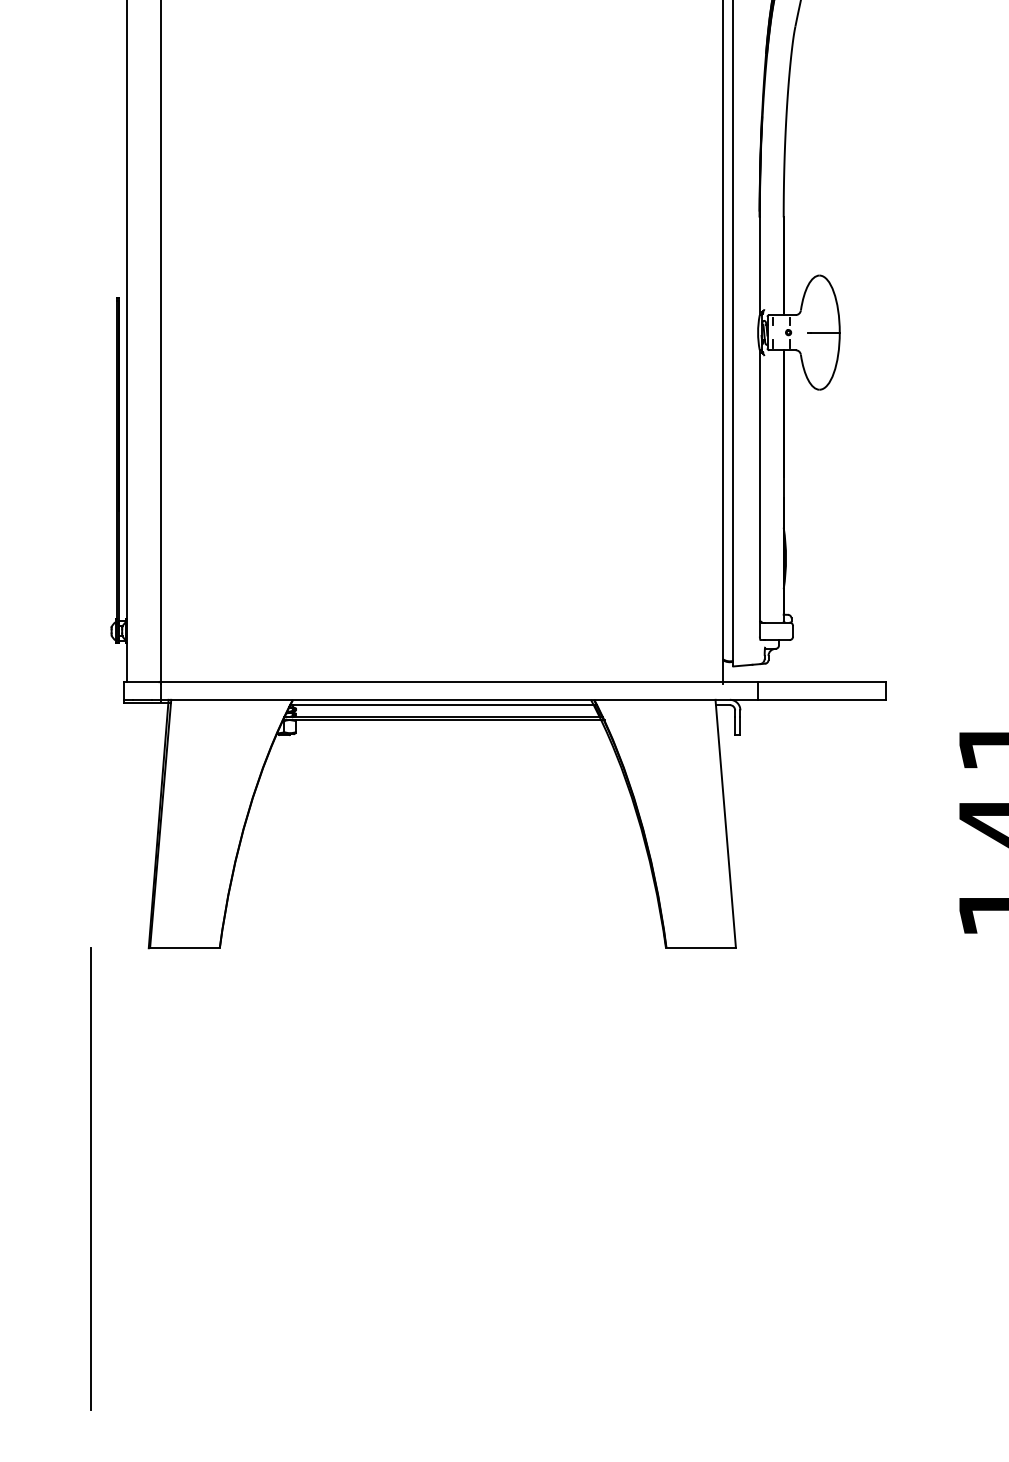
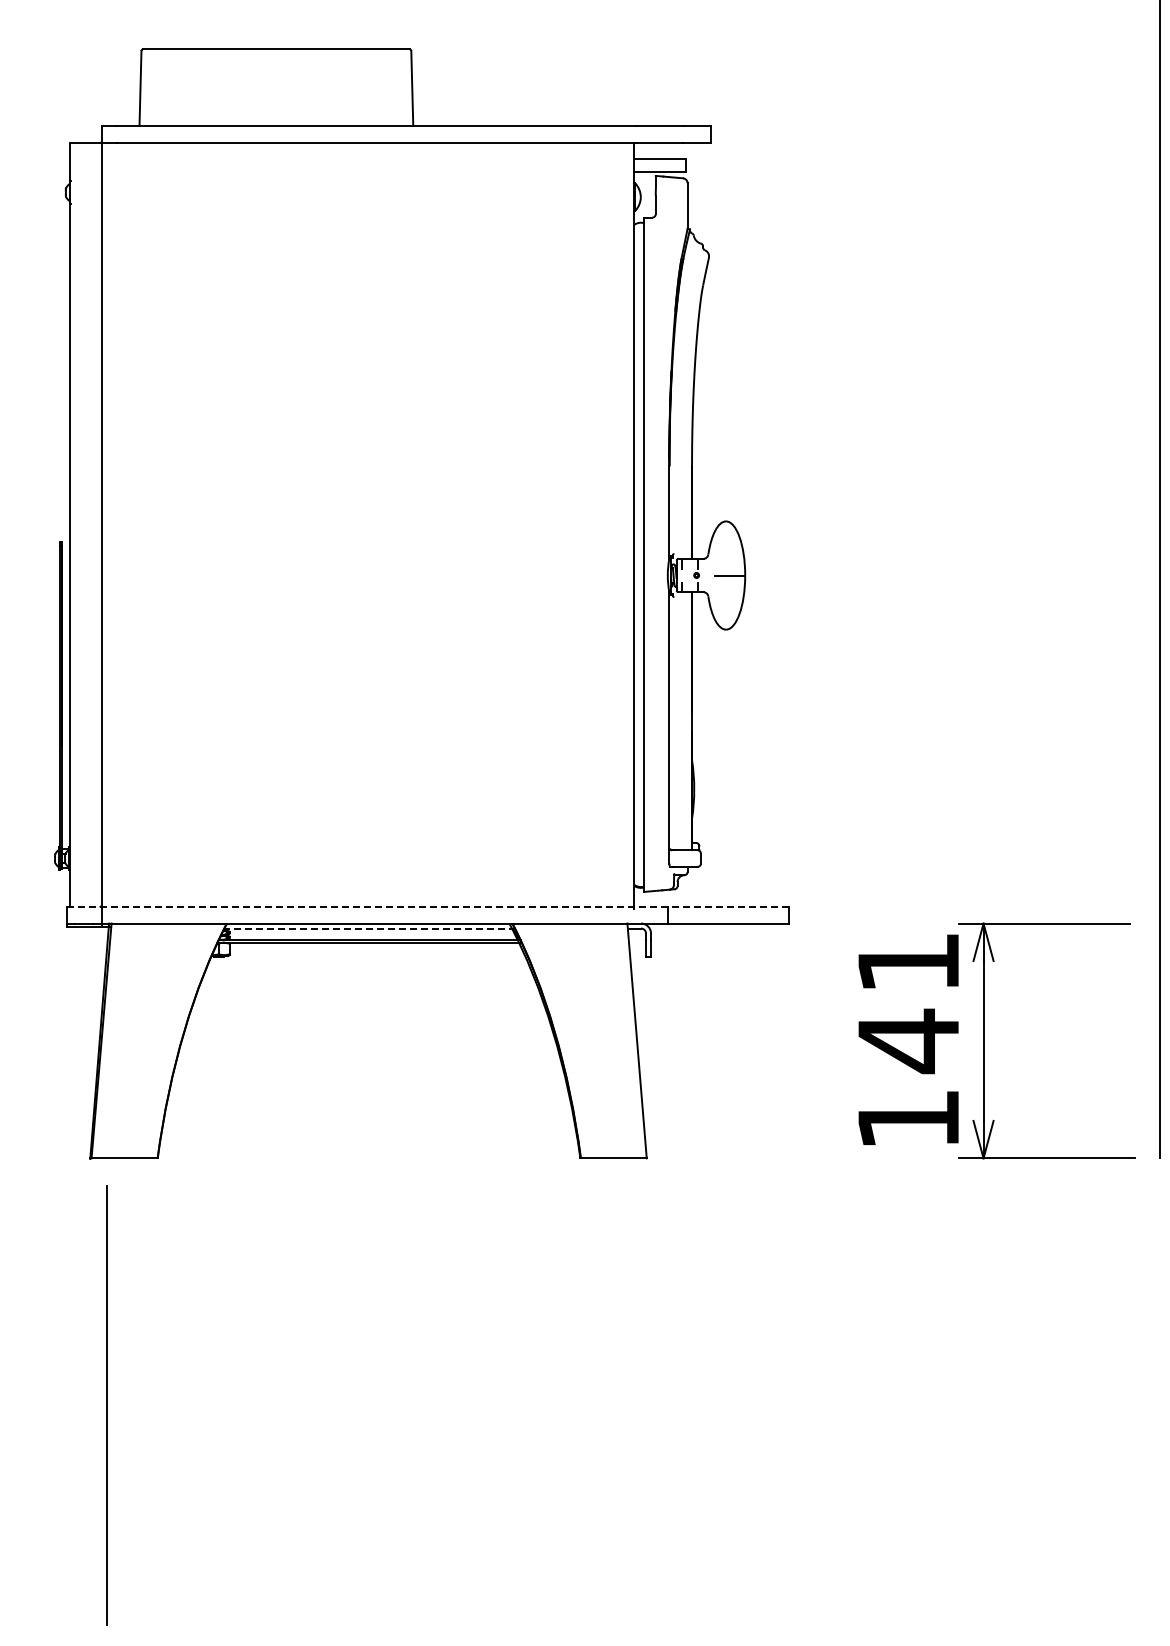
line: (504, 681) -> (427, 906), solid -> dashed
line: (443, 705) -> (369, 928), solid -> dashed
line: (89, 1178) -> (106, 1405), moved

